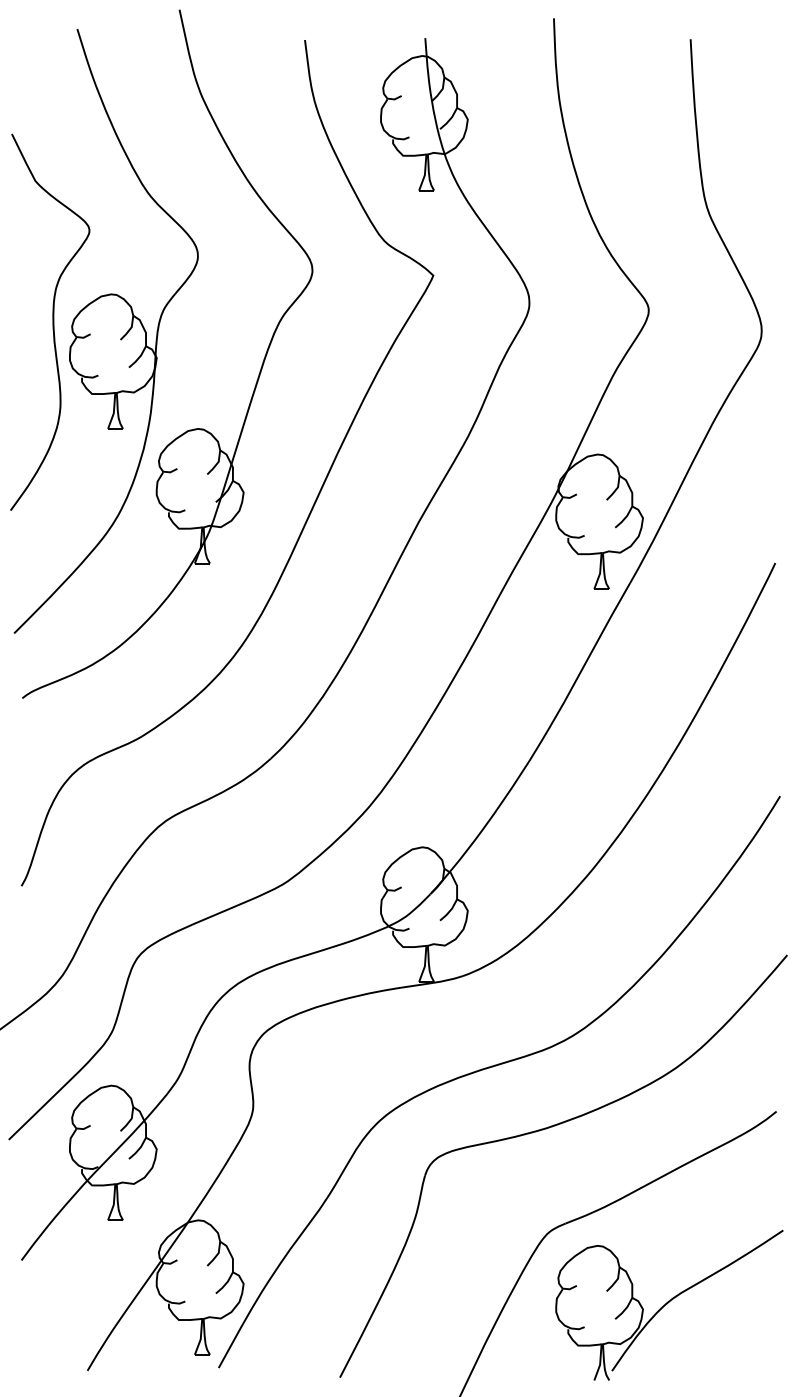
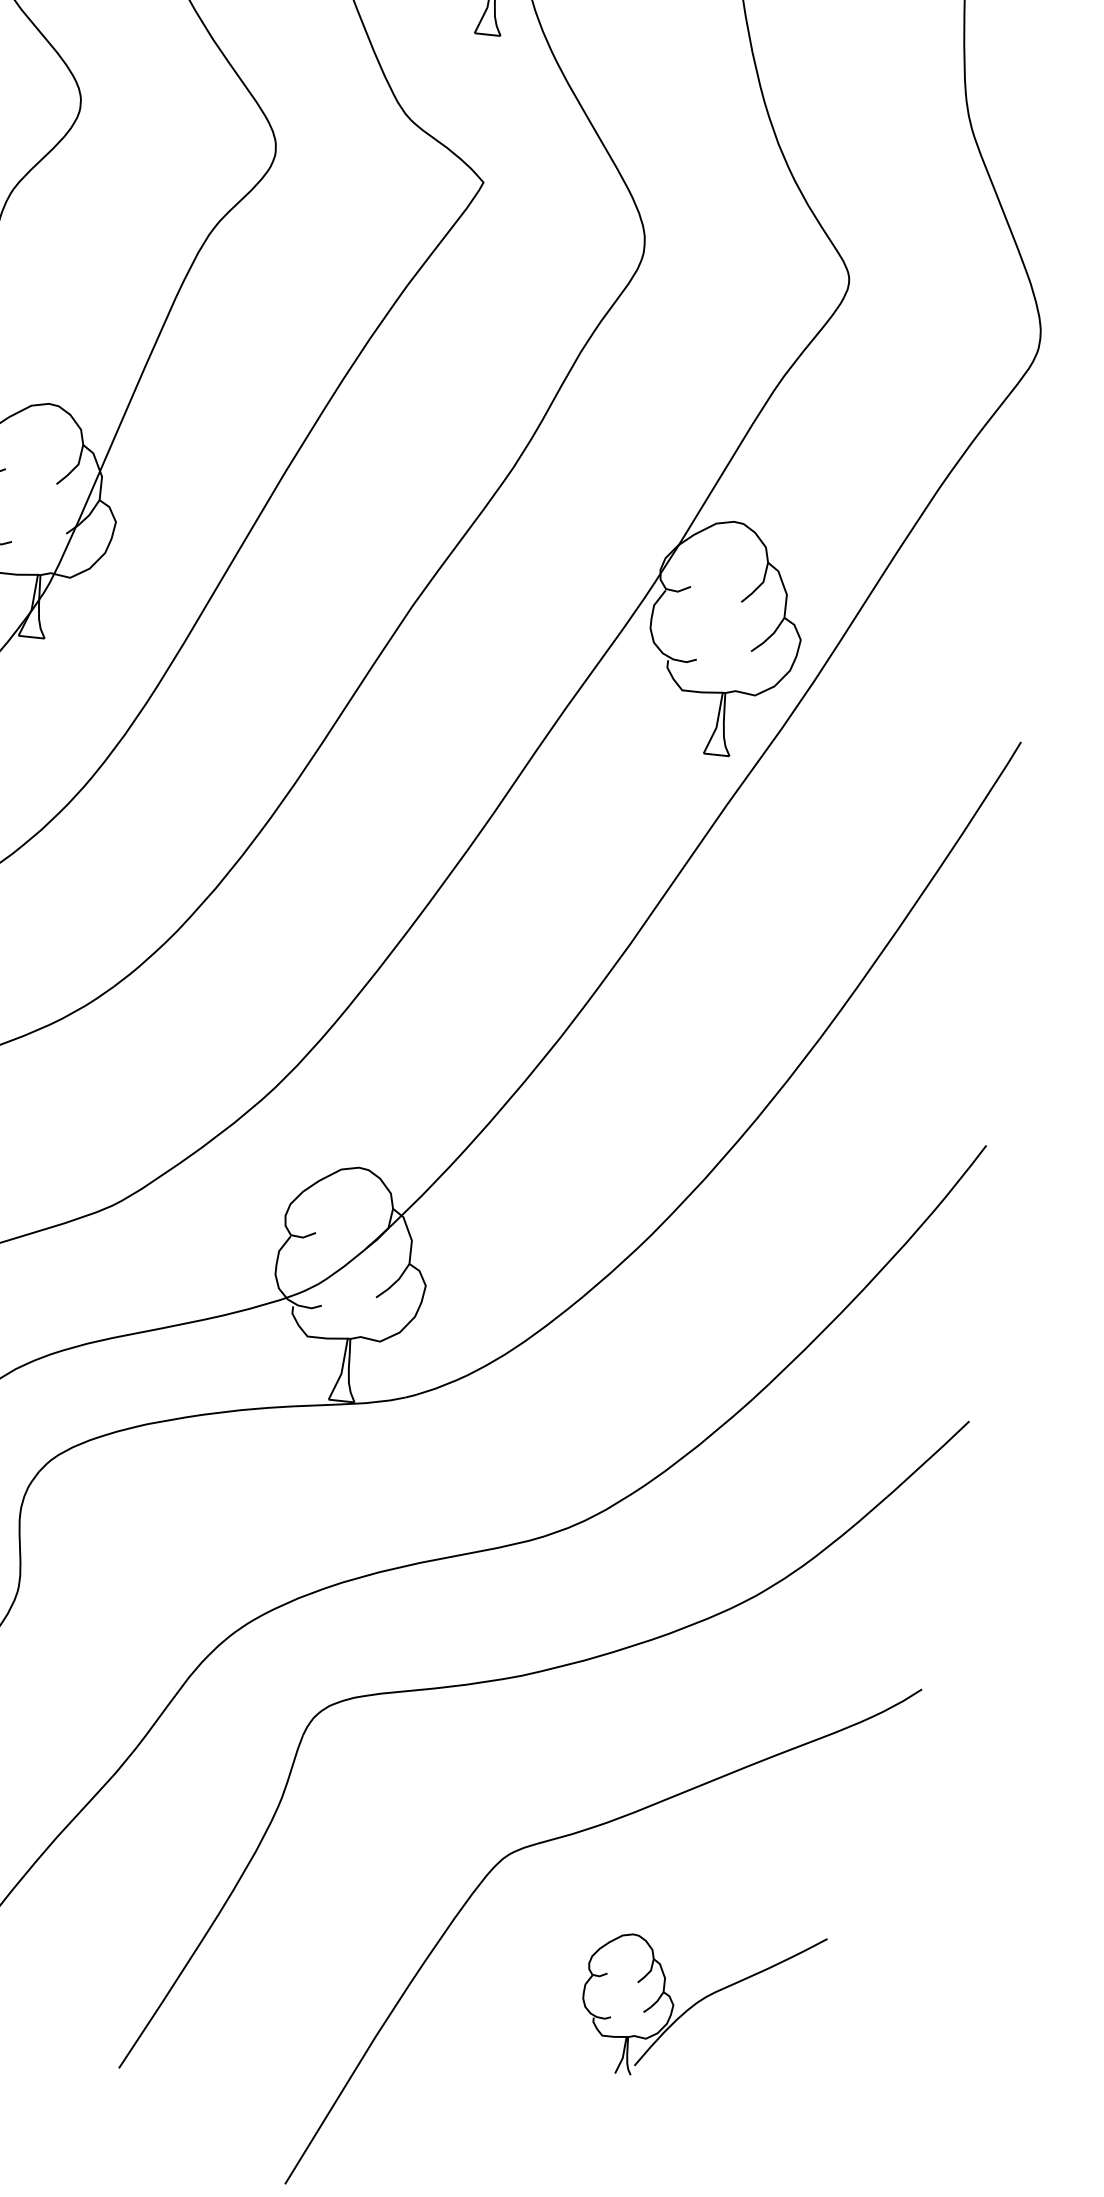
part: (669, 1304) -> (701, 2002), size x0.6

